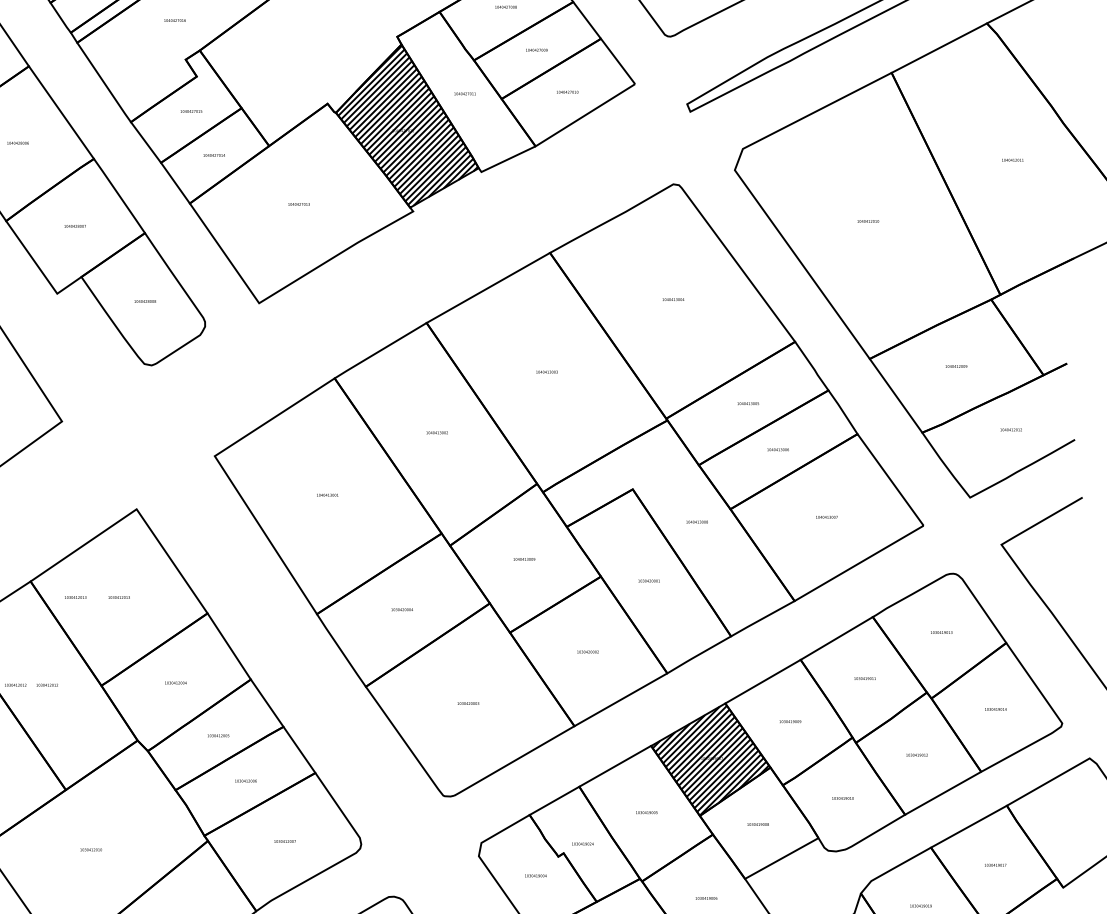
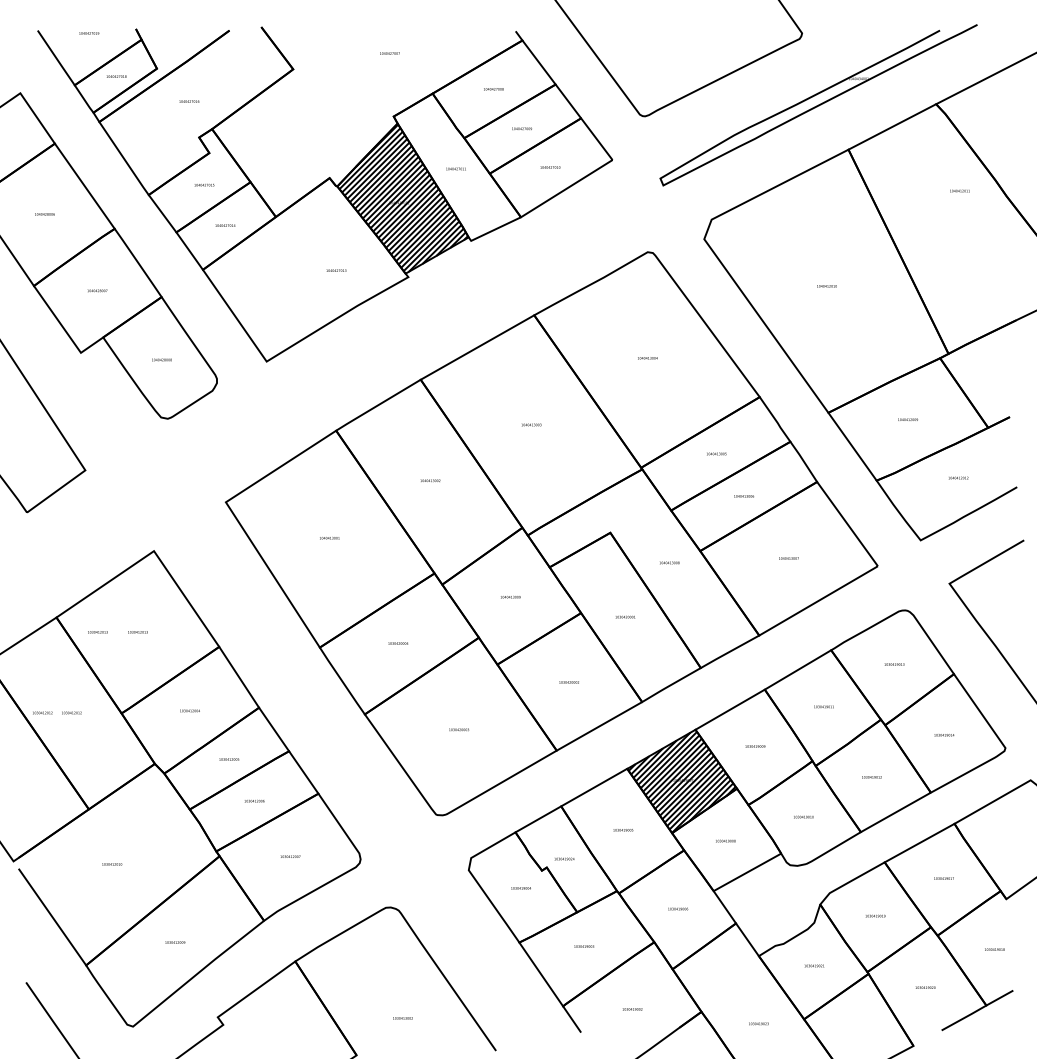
text: (1012, 159) -> (959, 190), moved
text: (299, 204) -> (336, 270), moved

